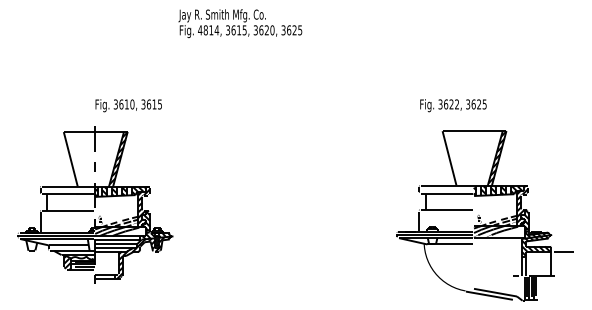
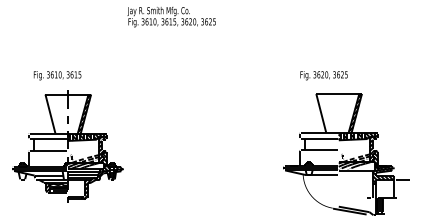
text: (208, 30) -> (148, 21), 4814, -> 3610,
text: (457, 104) -> (326, 74), 3622, -> 3620,
text: (128, 105) -> (57, 75), moved

